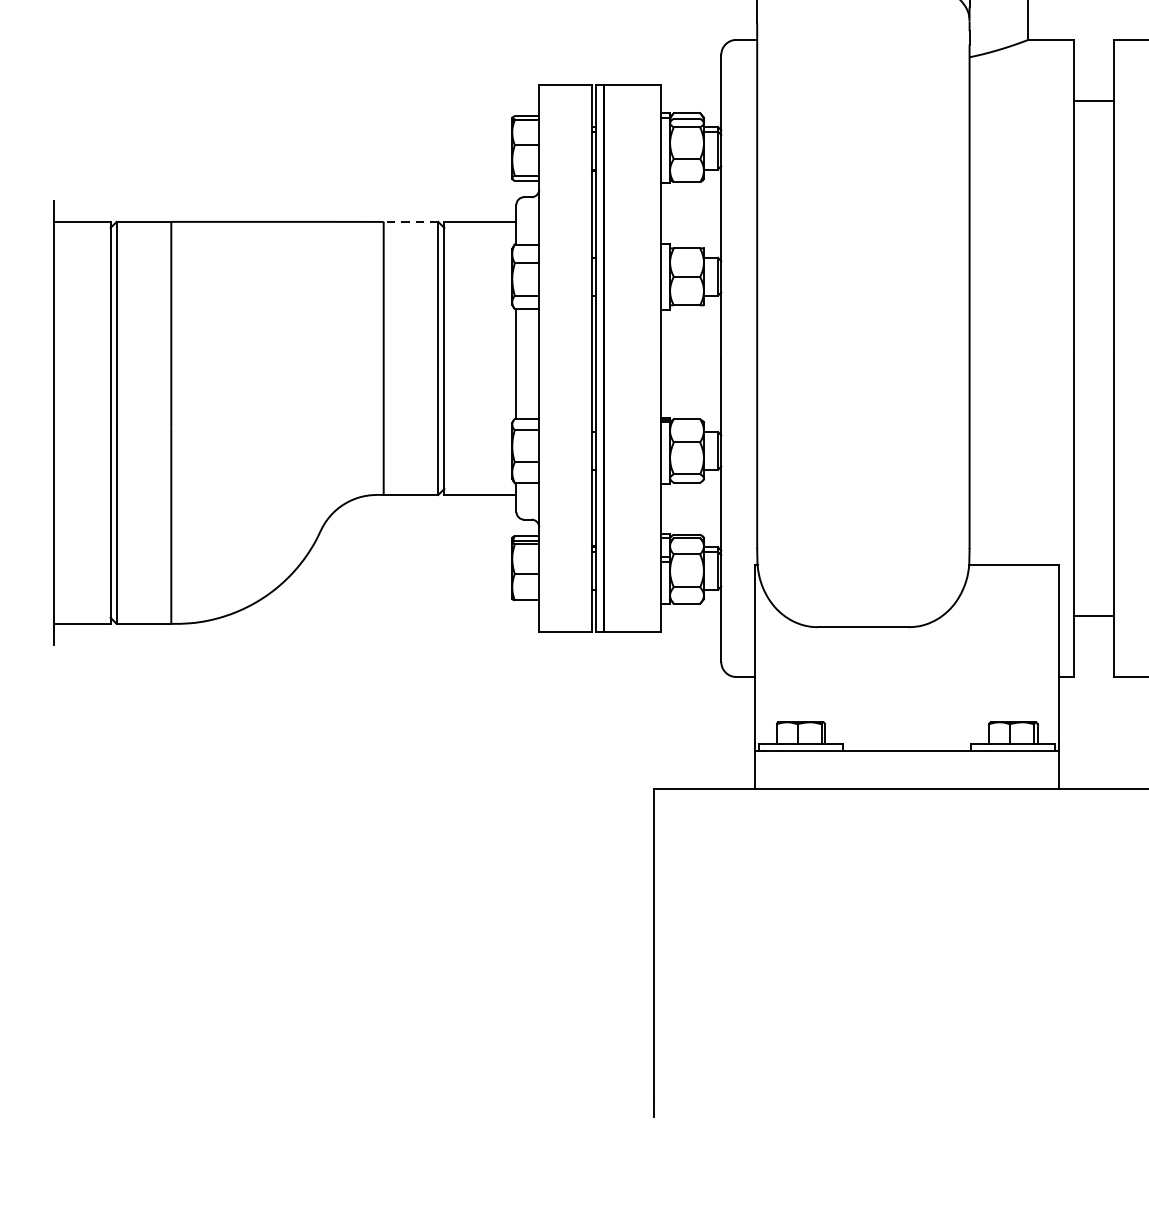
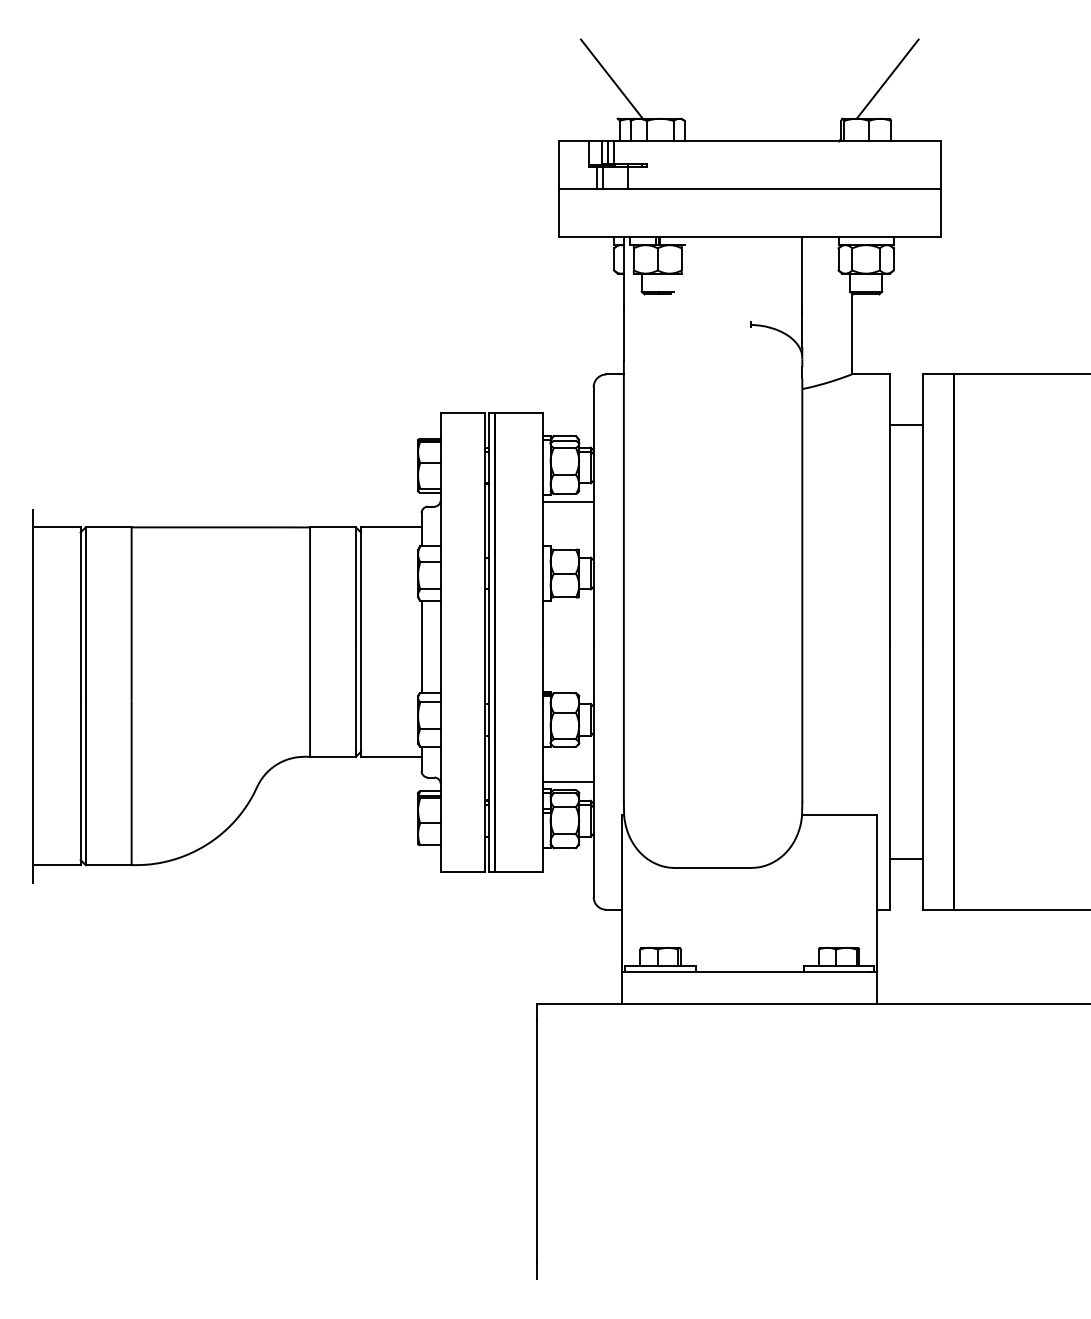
line: (690, 191) -> (567, 501), added
line: (411, 222) -> (333, 527), dashed -> solid
line: (690, 525) -> (567, 782), added

